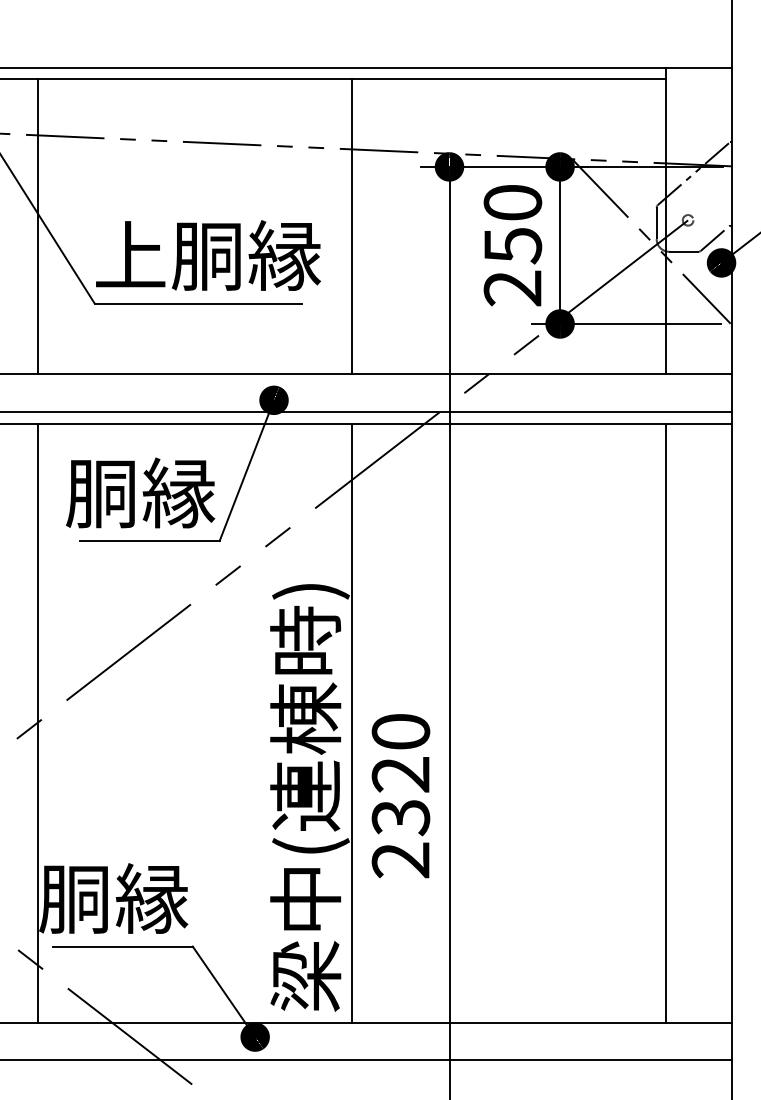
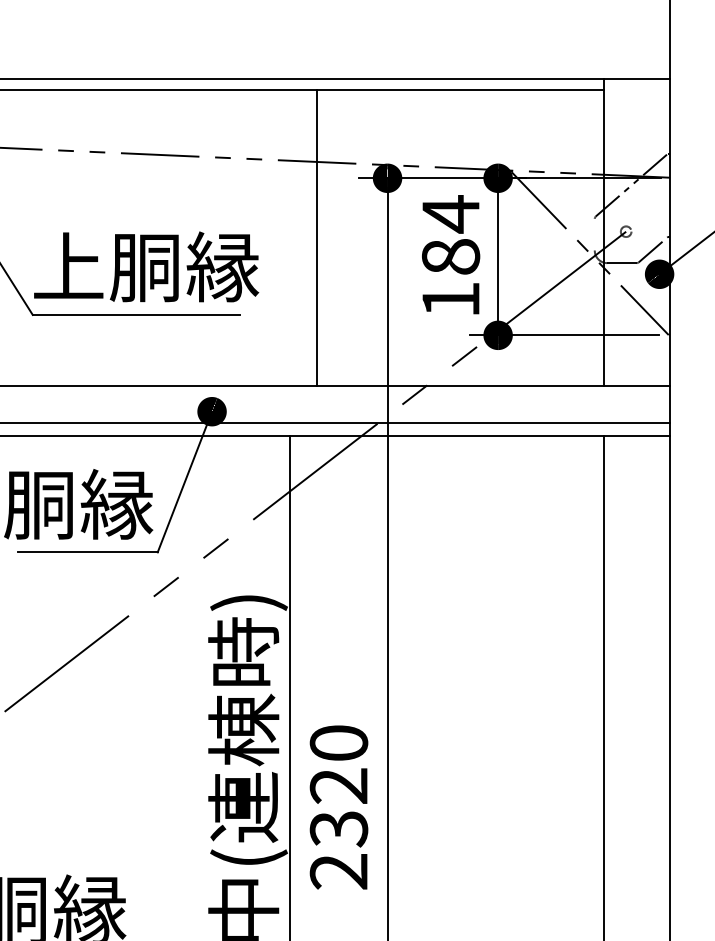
line: (656, 223) -> (594, 234), removed
line: (351, 226) -> (316, 237), moved
text: (512, 244) -> (450, 255), 250 -> 184

